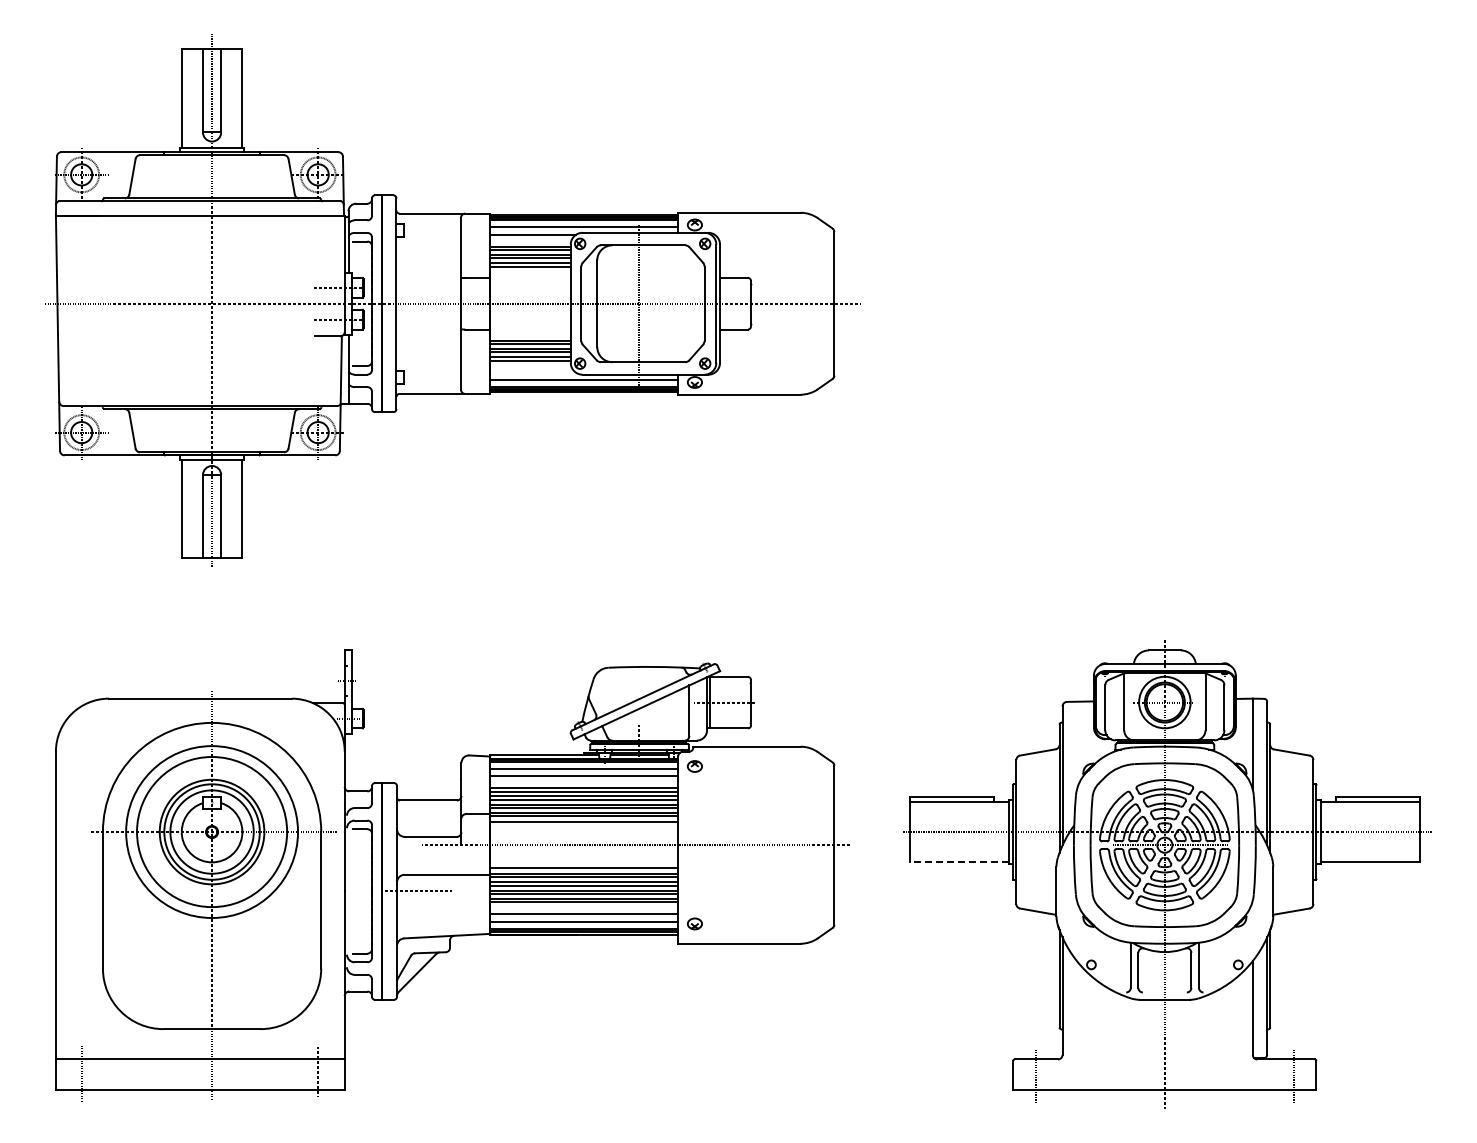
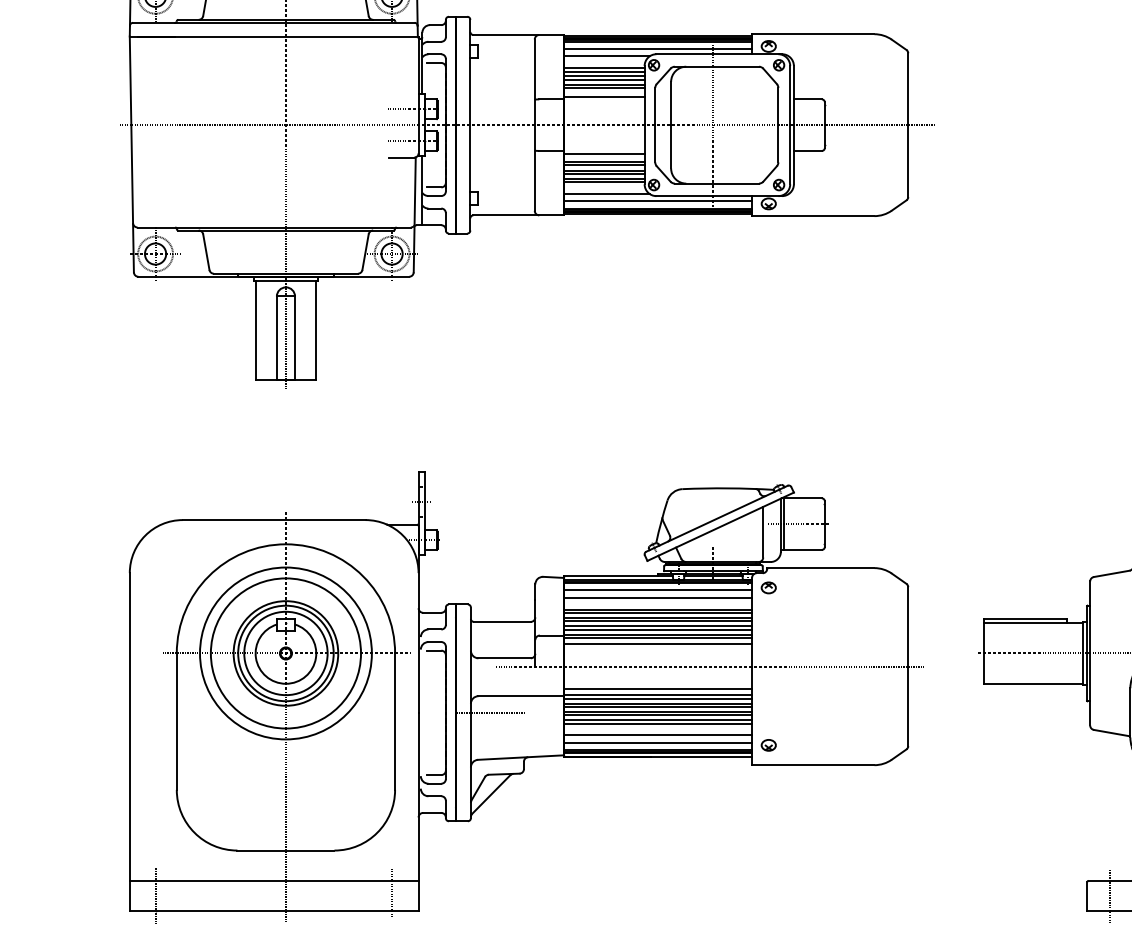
line: (530, 275) -> (604, 96), added
line: (530, 332) -> (604, 153), added
line: (532, 372) -> (606, 193), added
line: (958, 862) -> (1032, 683), dashed -> solid

